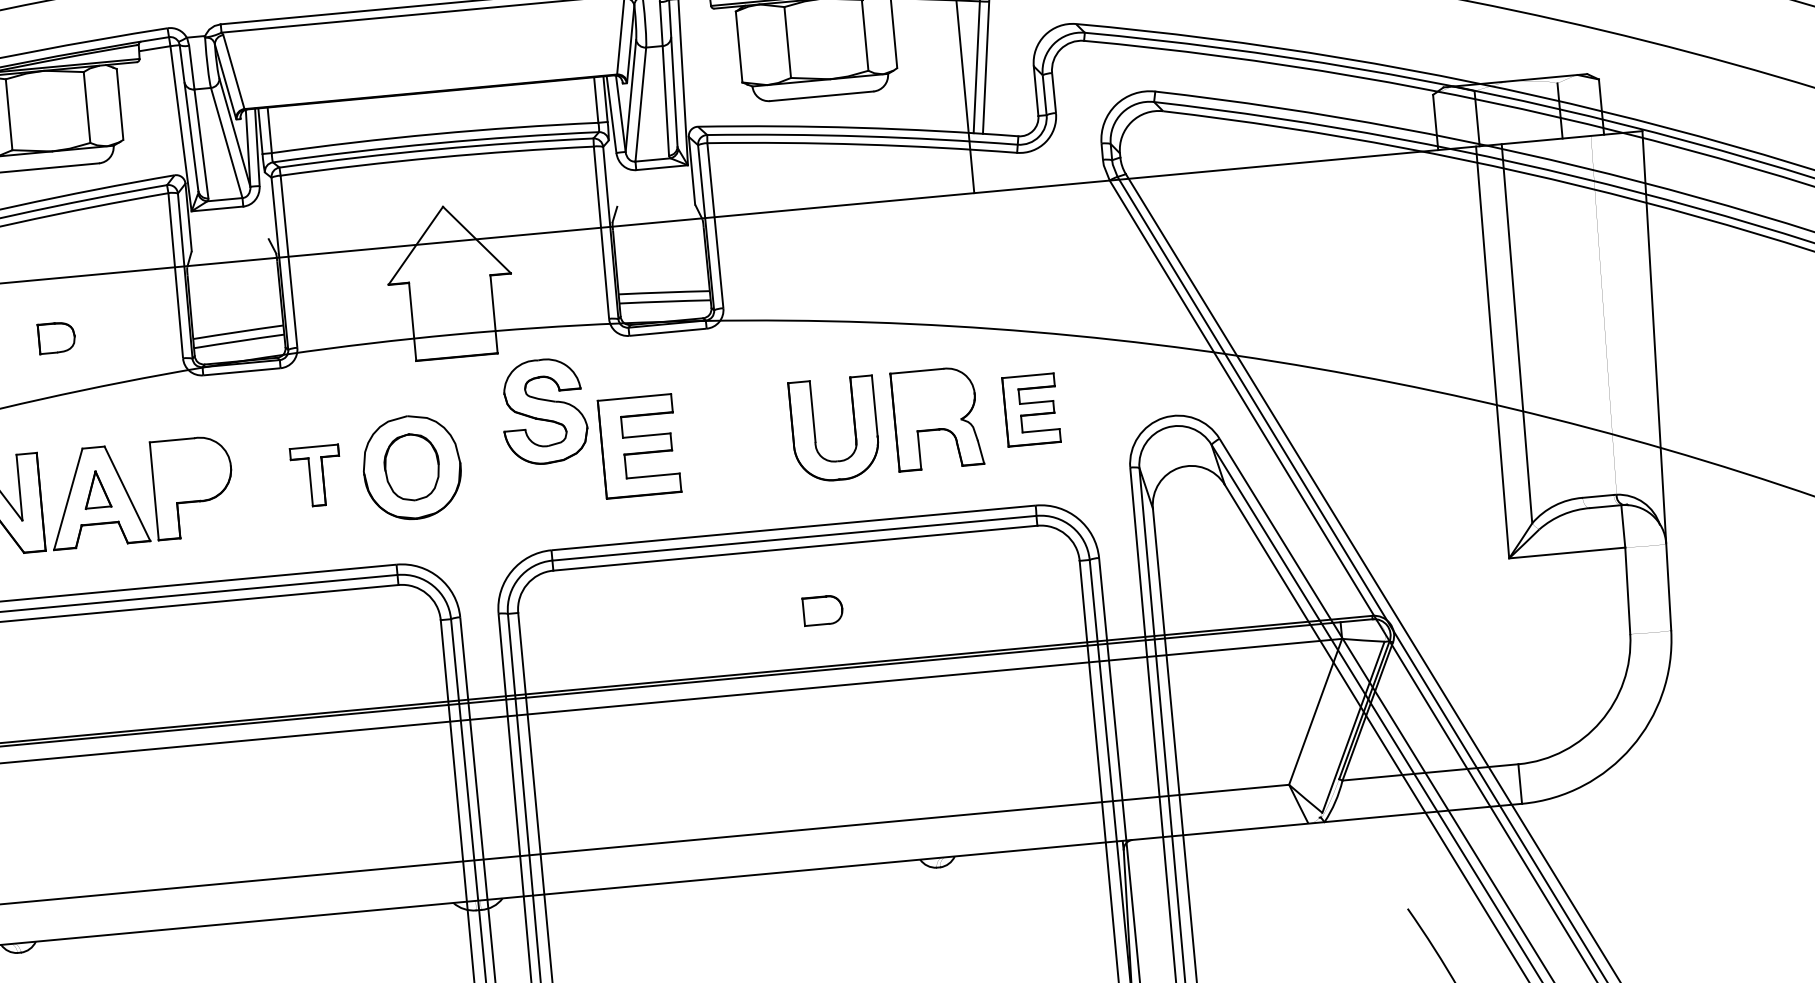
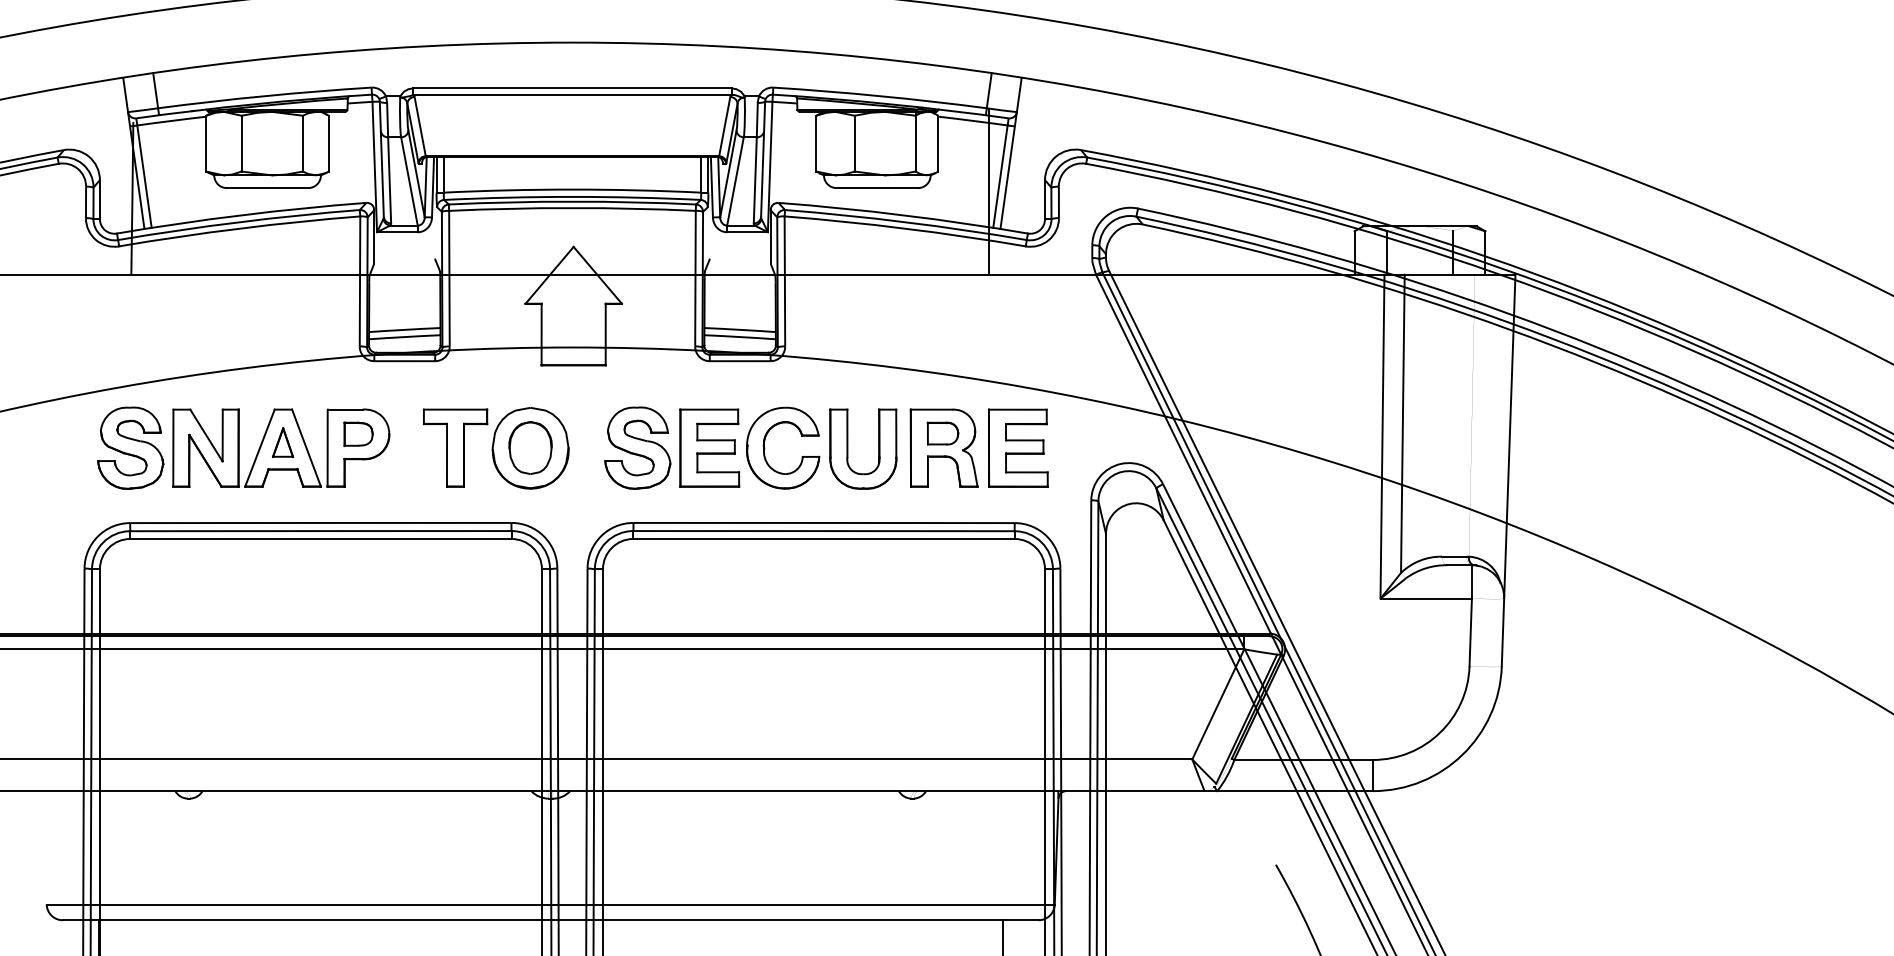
part: (56, 336) -> (358, 433), moved
part: (1031, 409) -> (1018, 447), size x1.43
part: (543, 410) -> (637, 447), moved
part: (710, 438) -> (765, 447), added
part: (316, 475) -> (455, 447), size x1.67
part: (822, 610) -> (942, 433), moved

